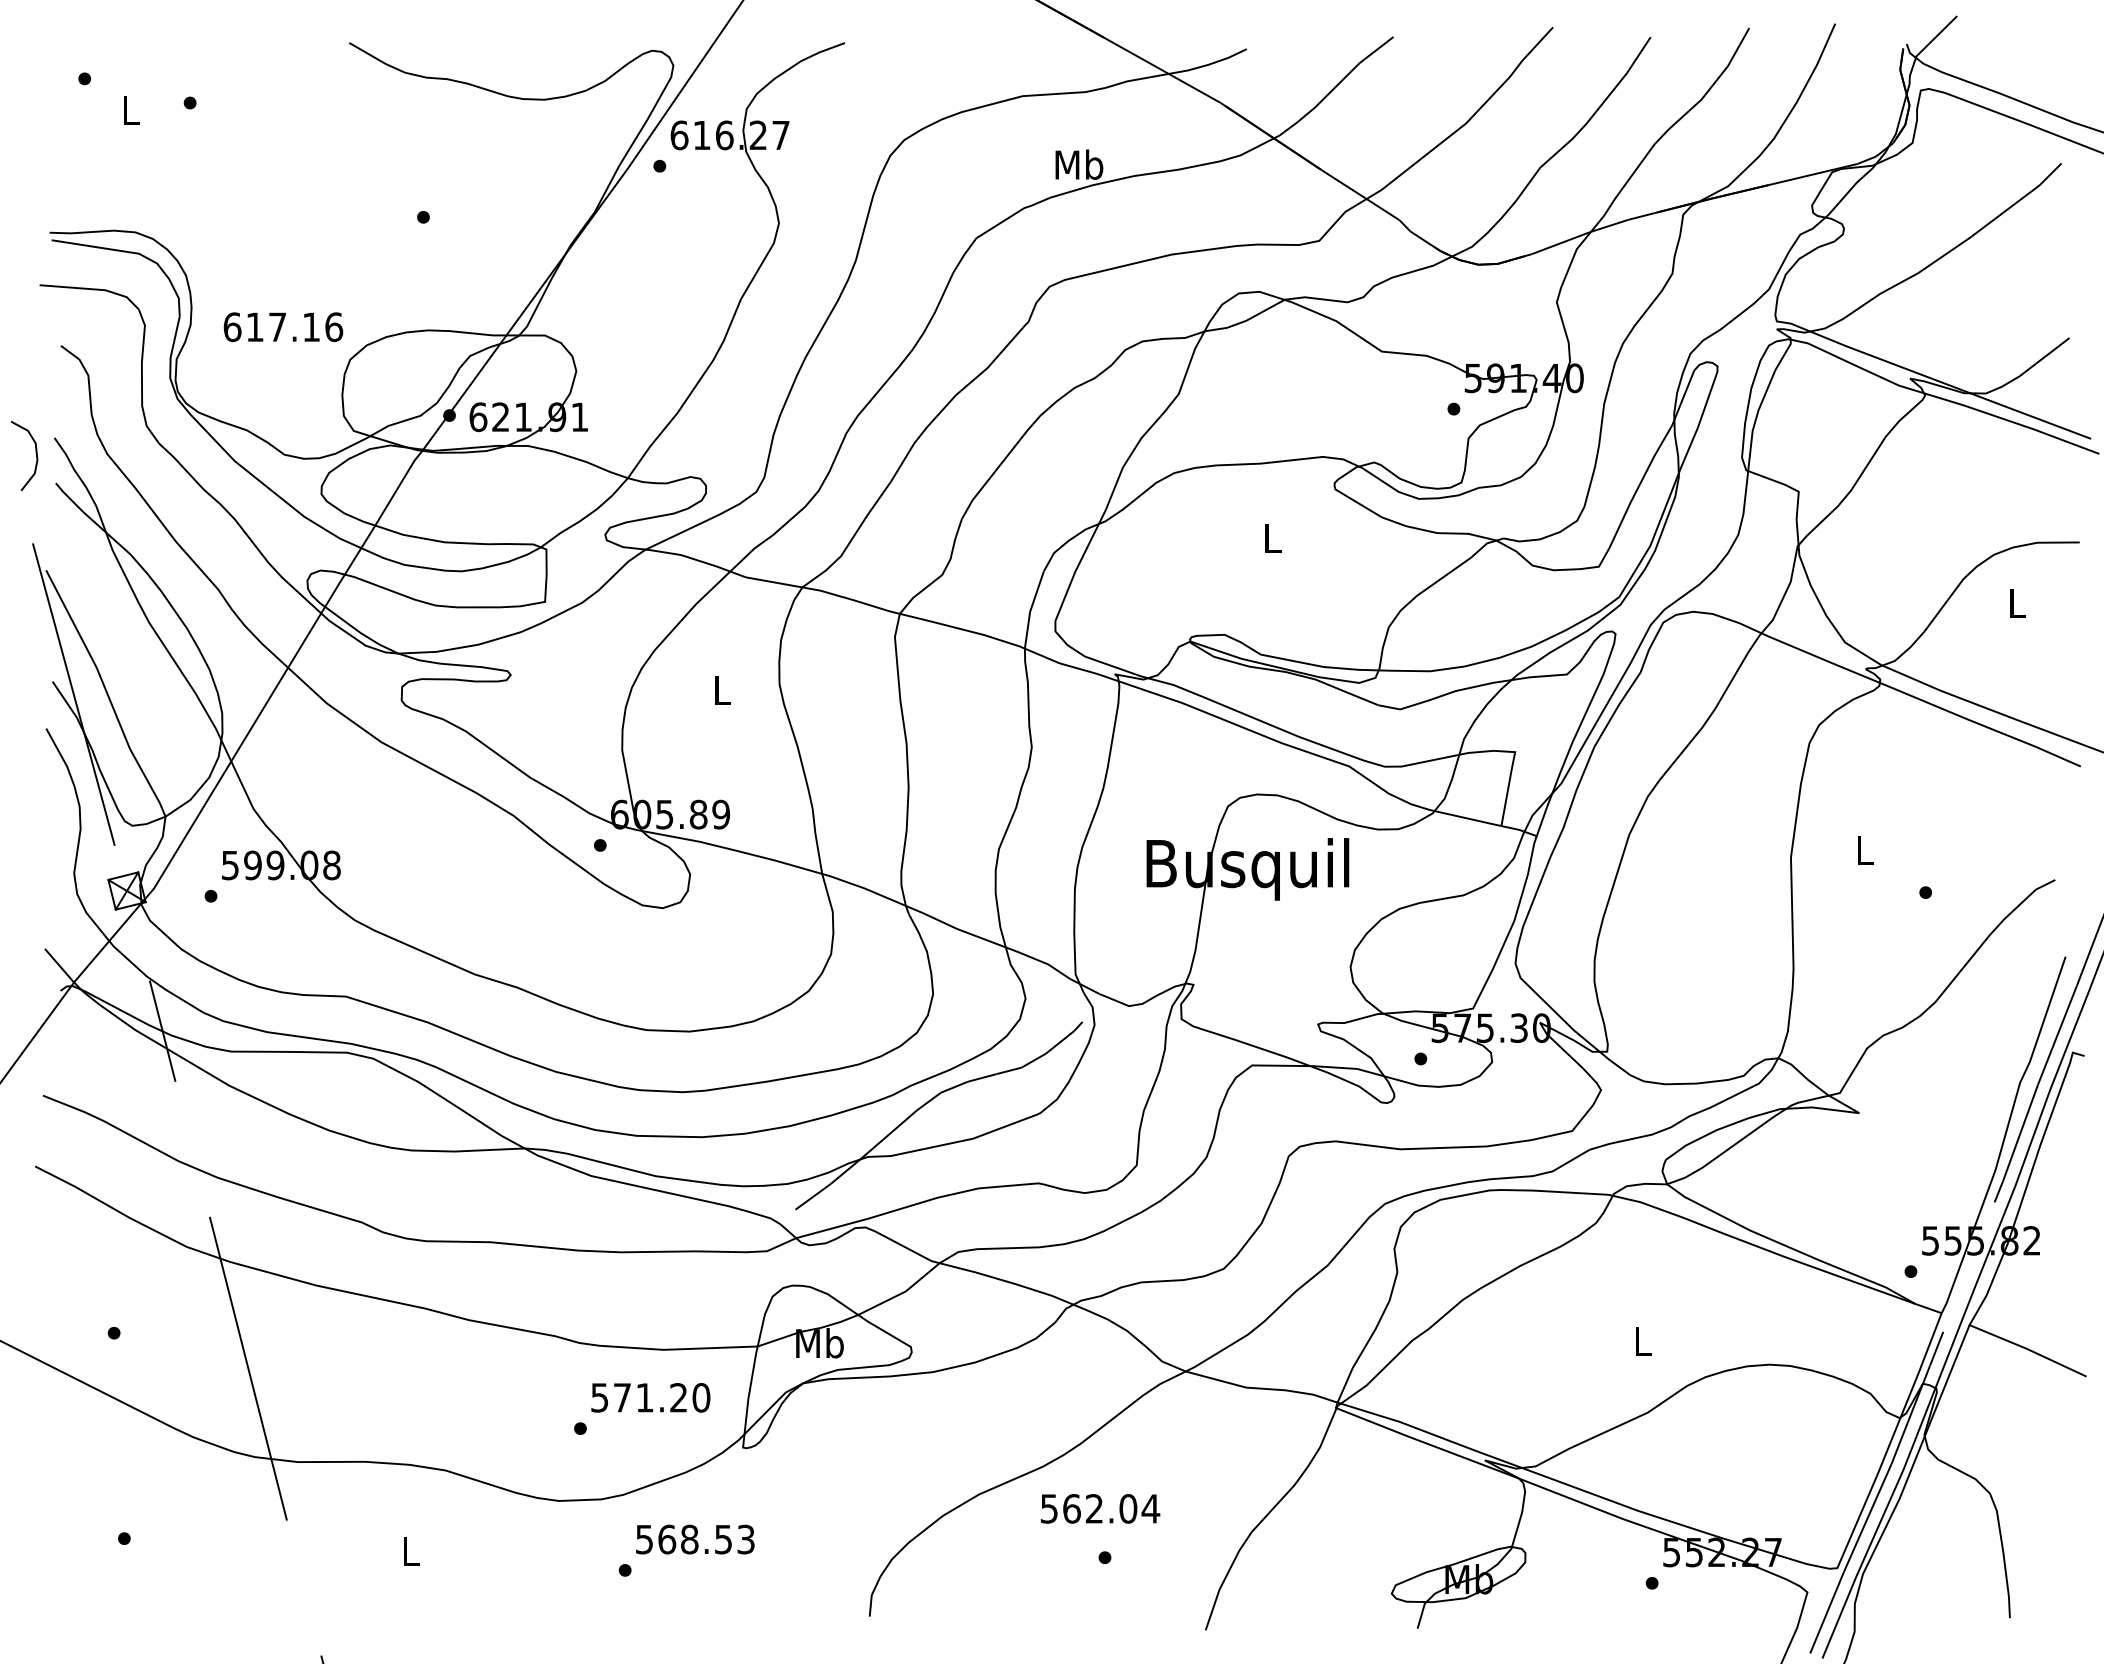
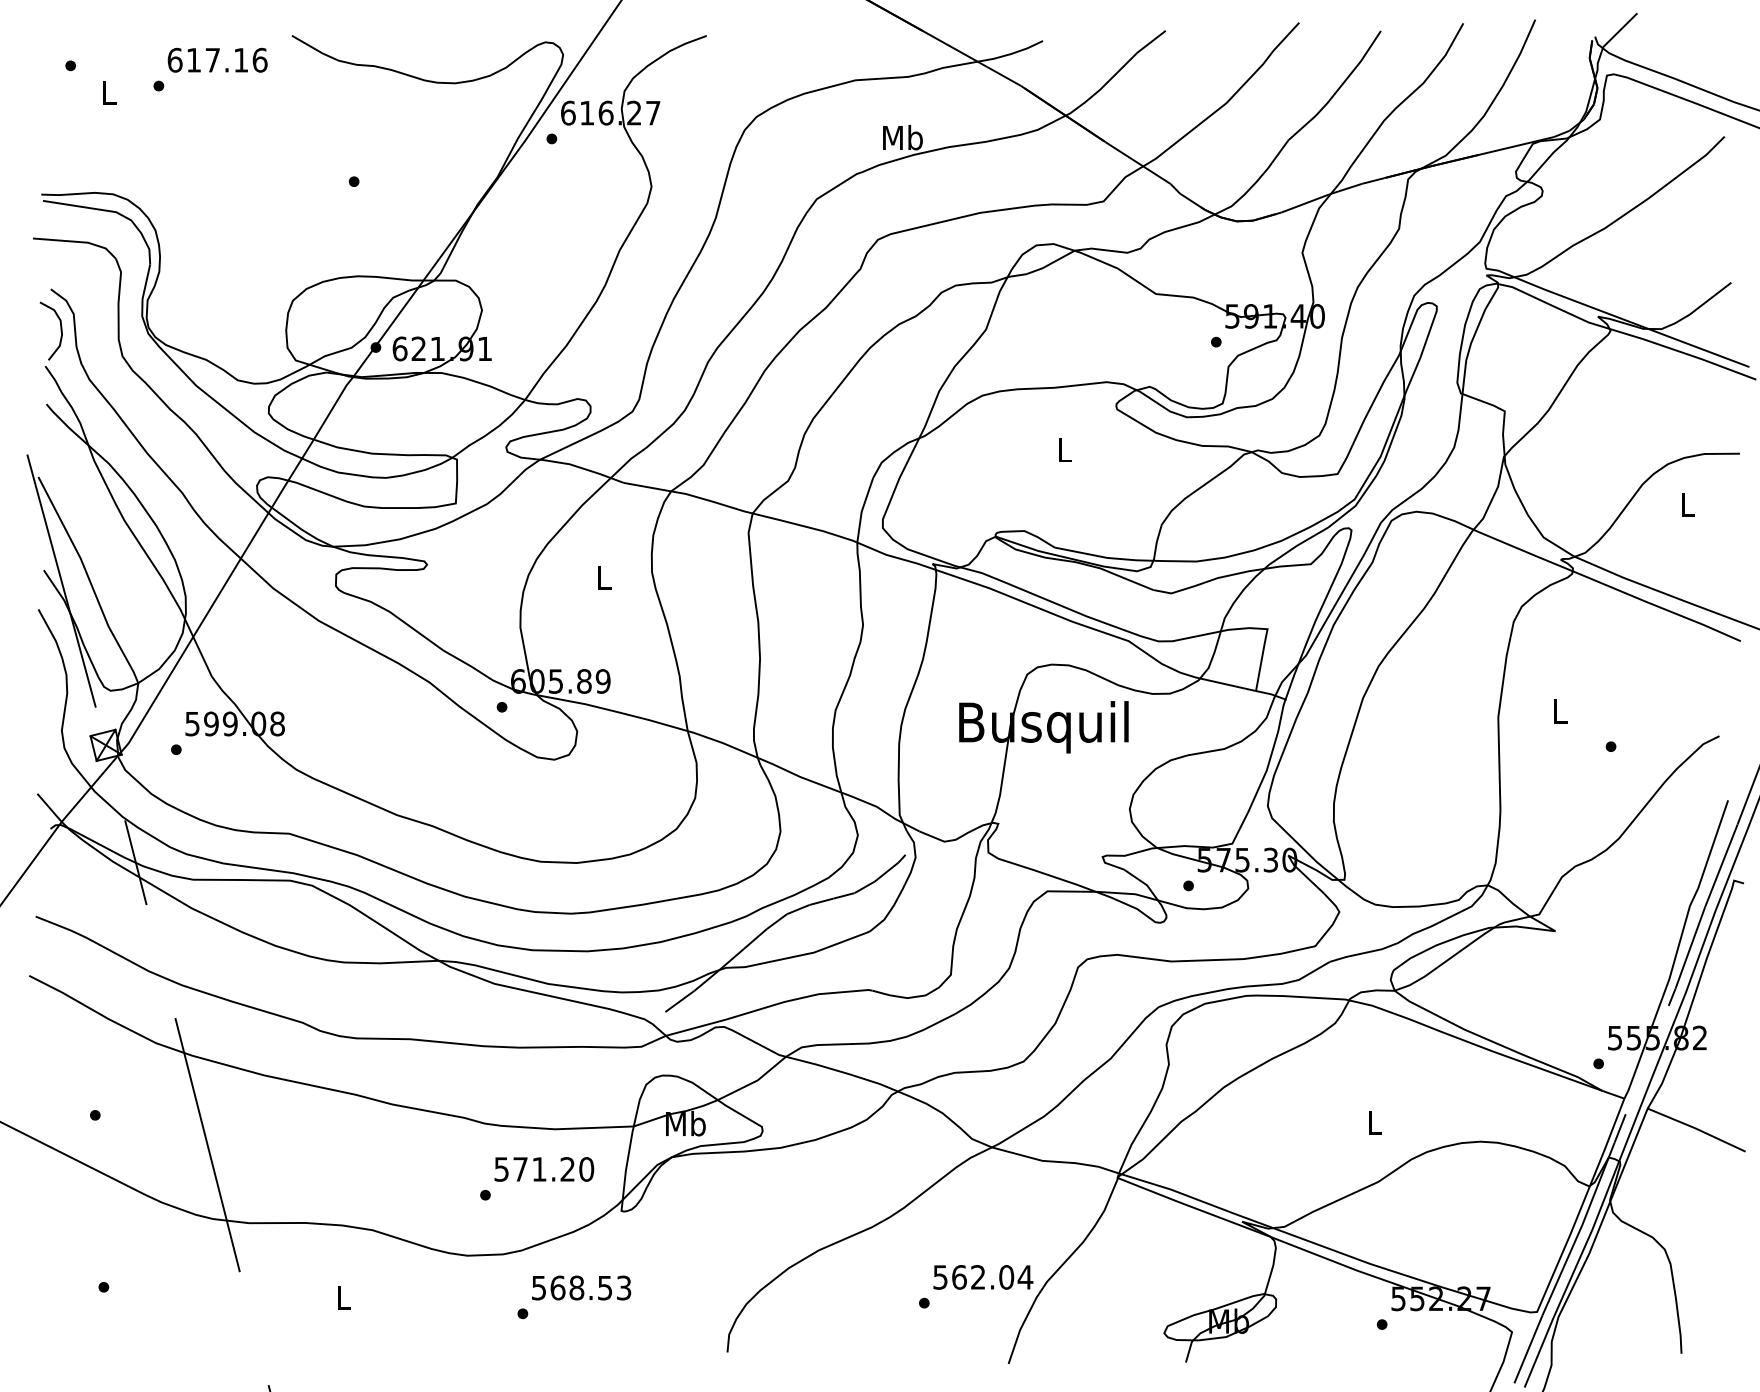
text: (283, 327) -> (217, 60), moved
curve: (35, 453) -> (60, 329), moved
text: (1100, 1508) -> (983, 1277), moved

